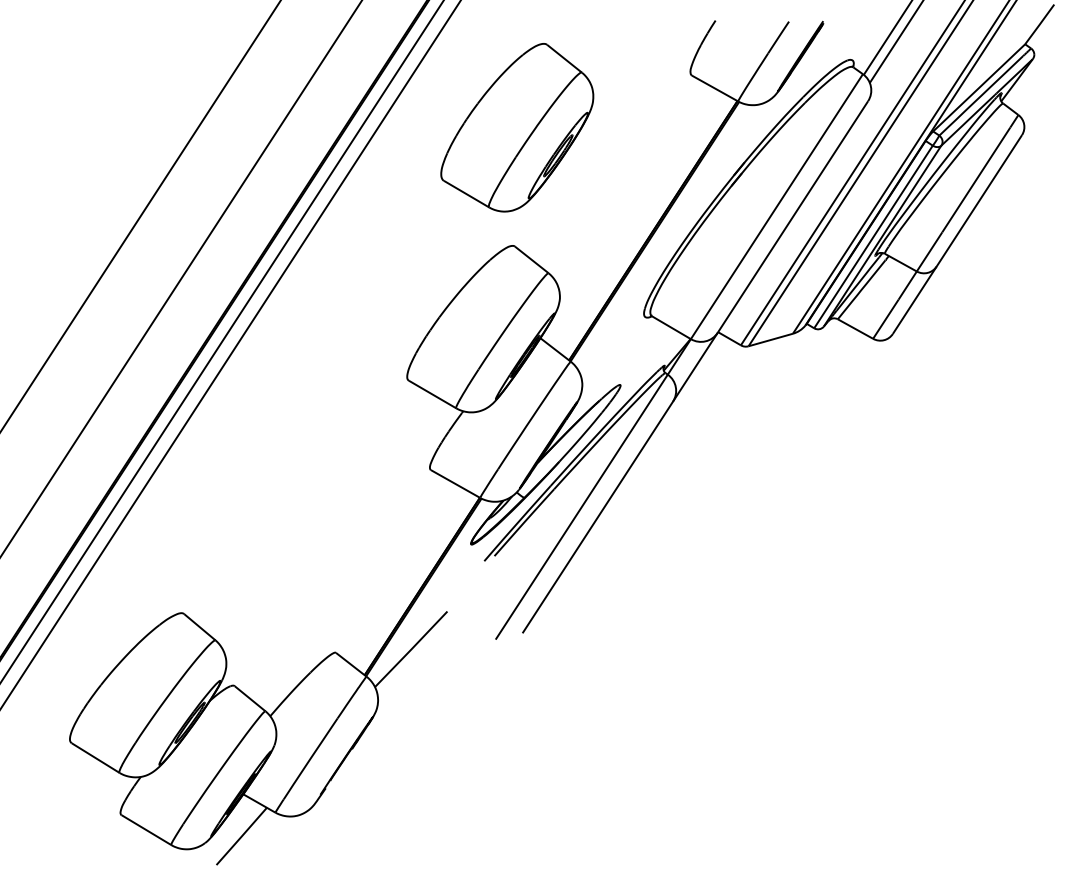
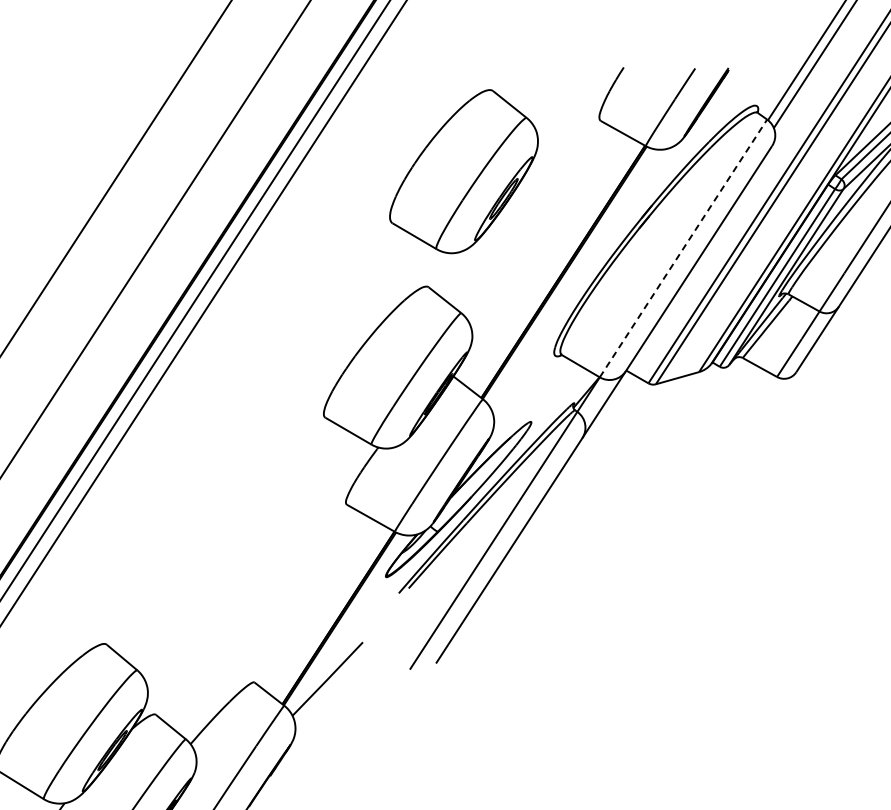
part: (517, 127) -> (464, 171), moved
line: (776, 206) -> (683, 248), solid -> dashed

